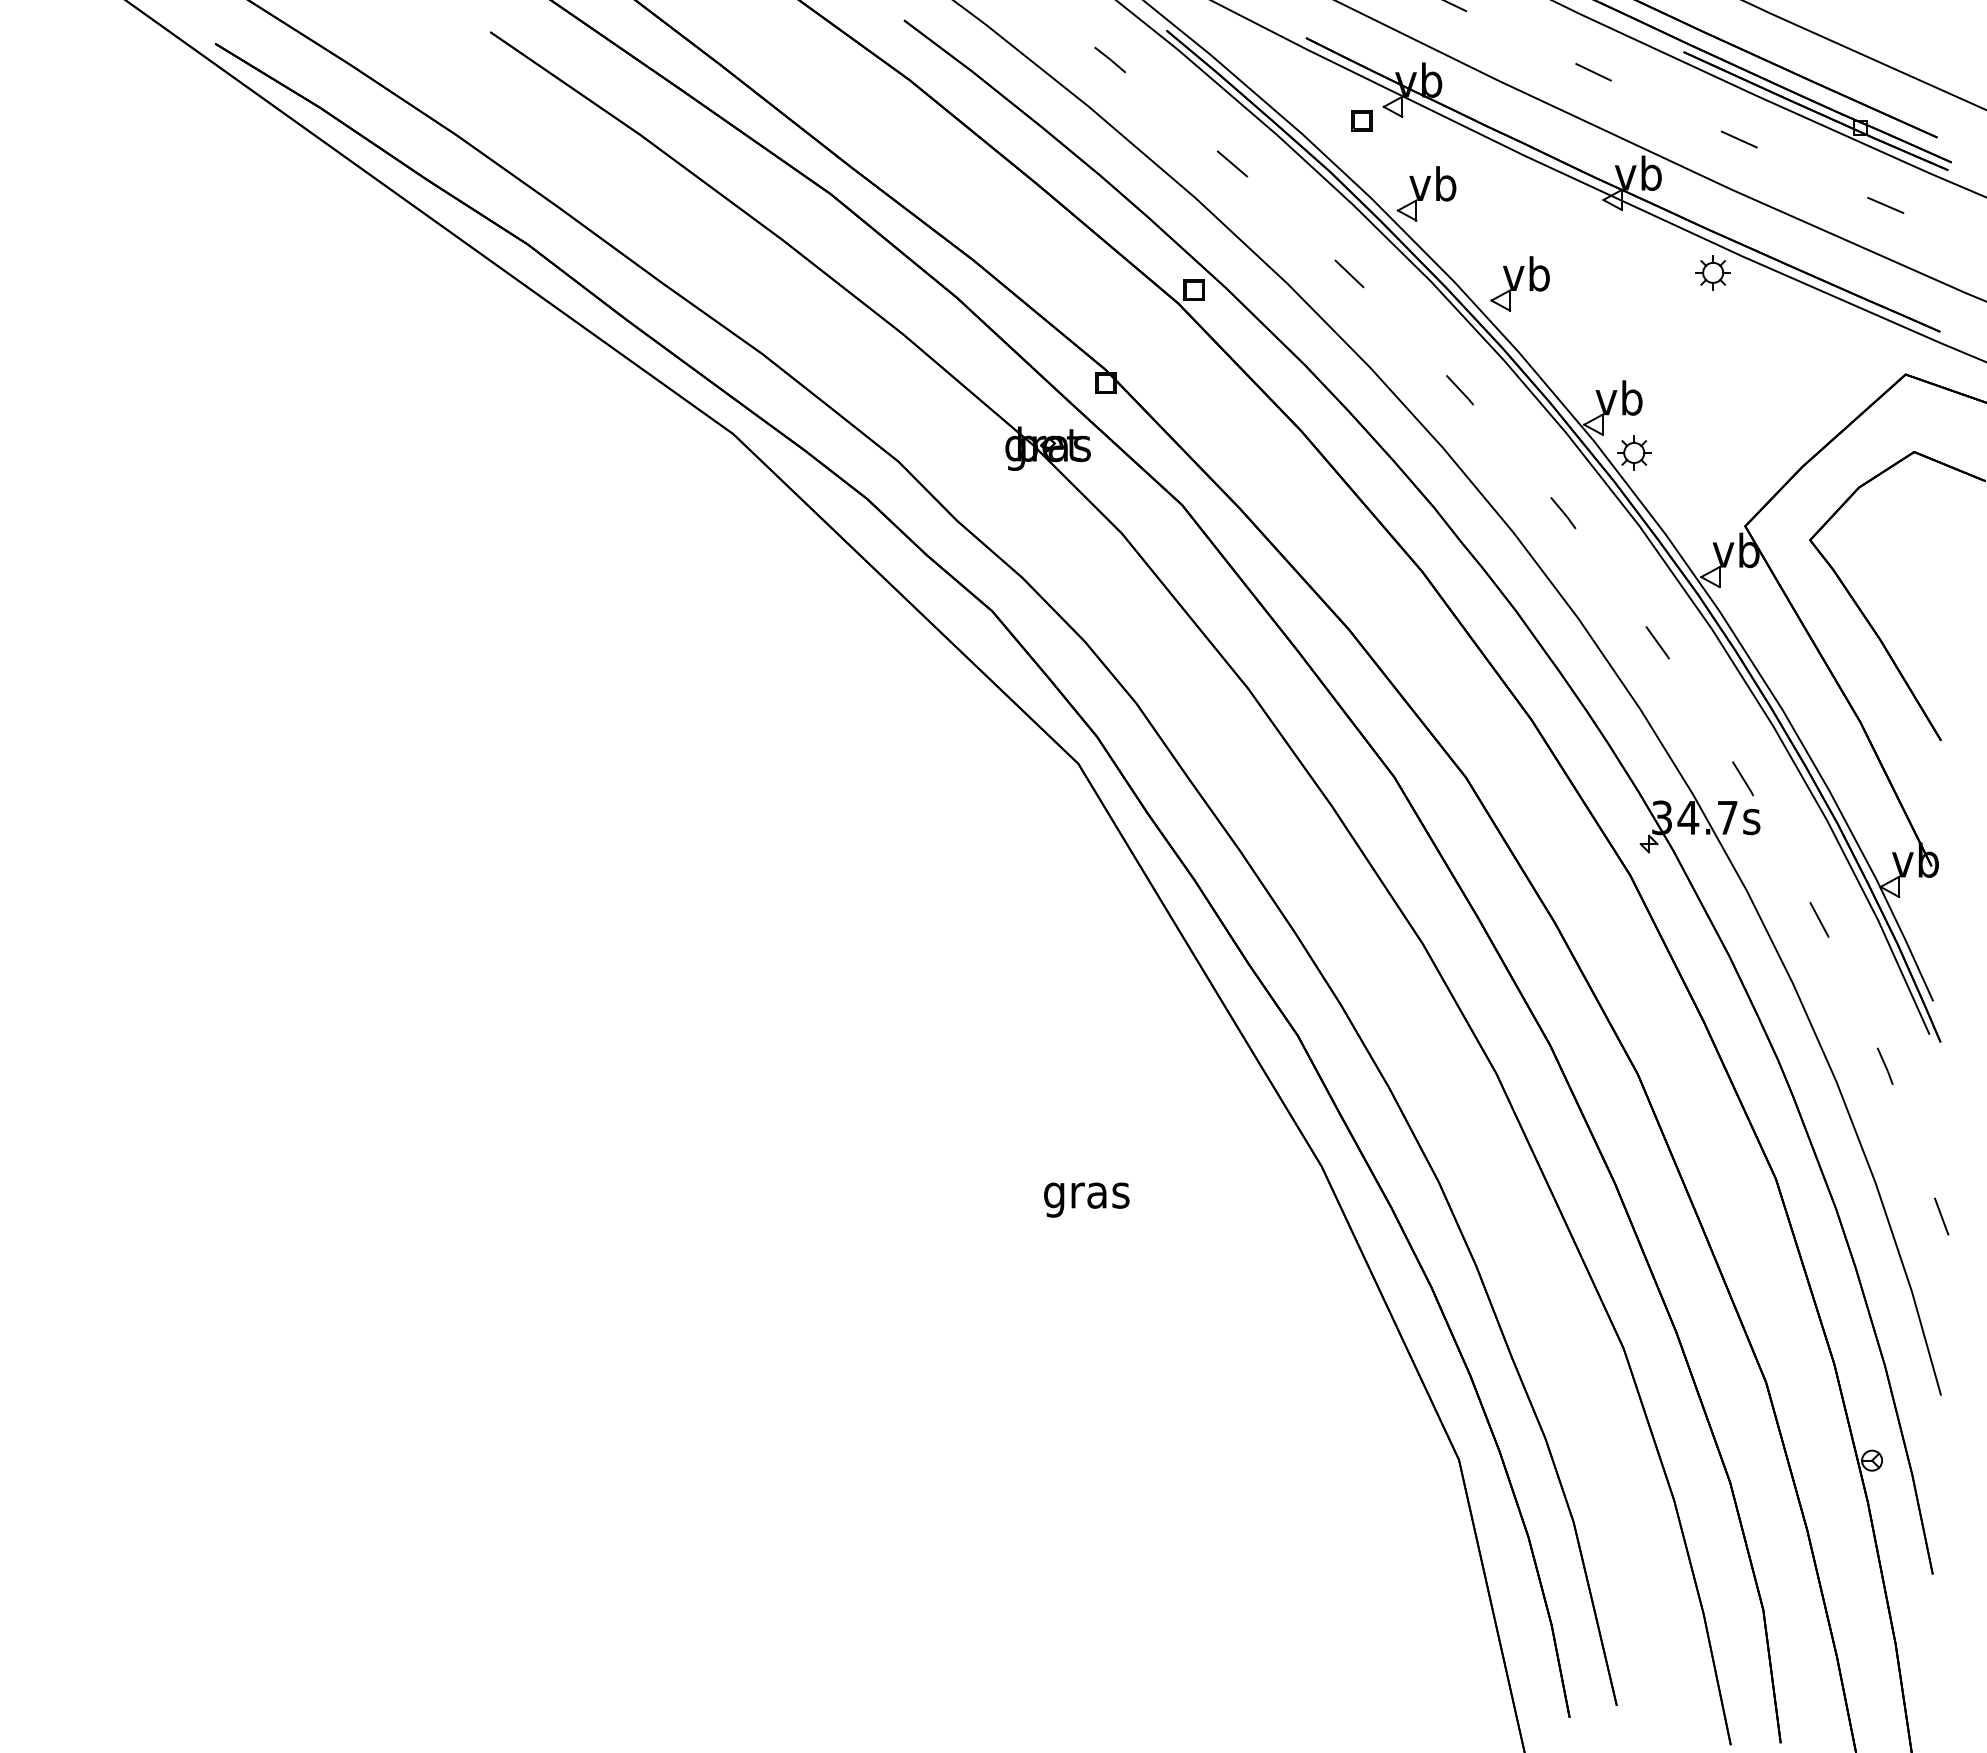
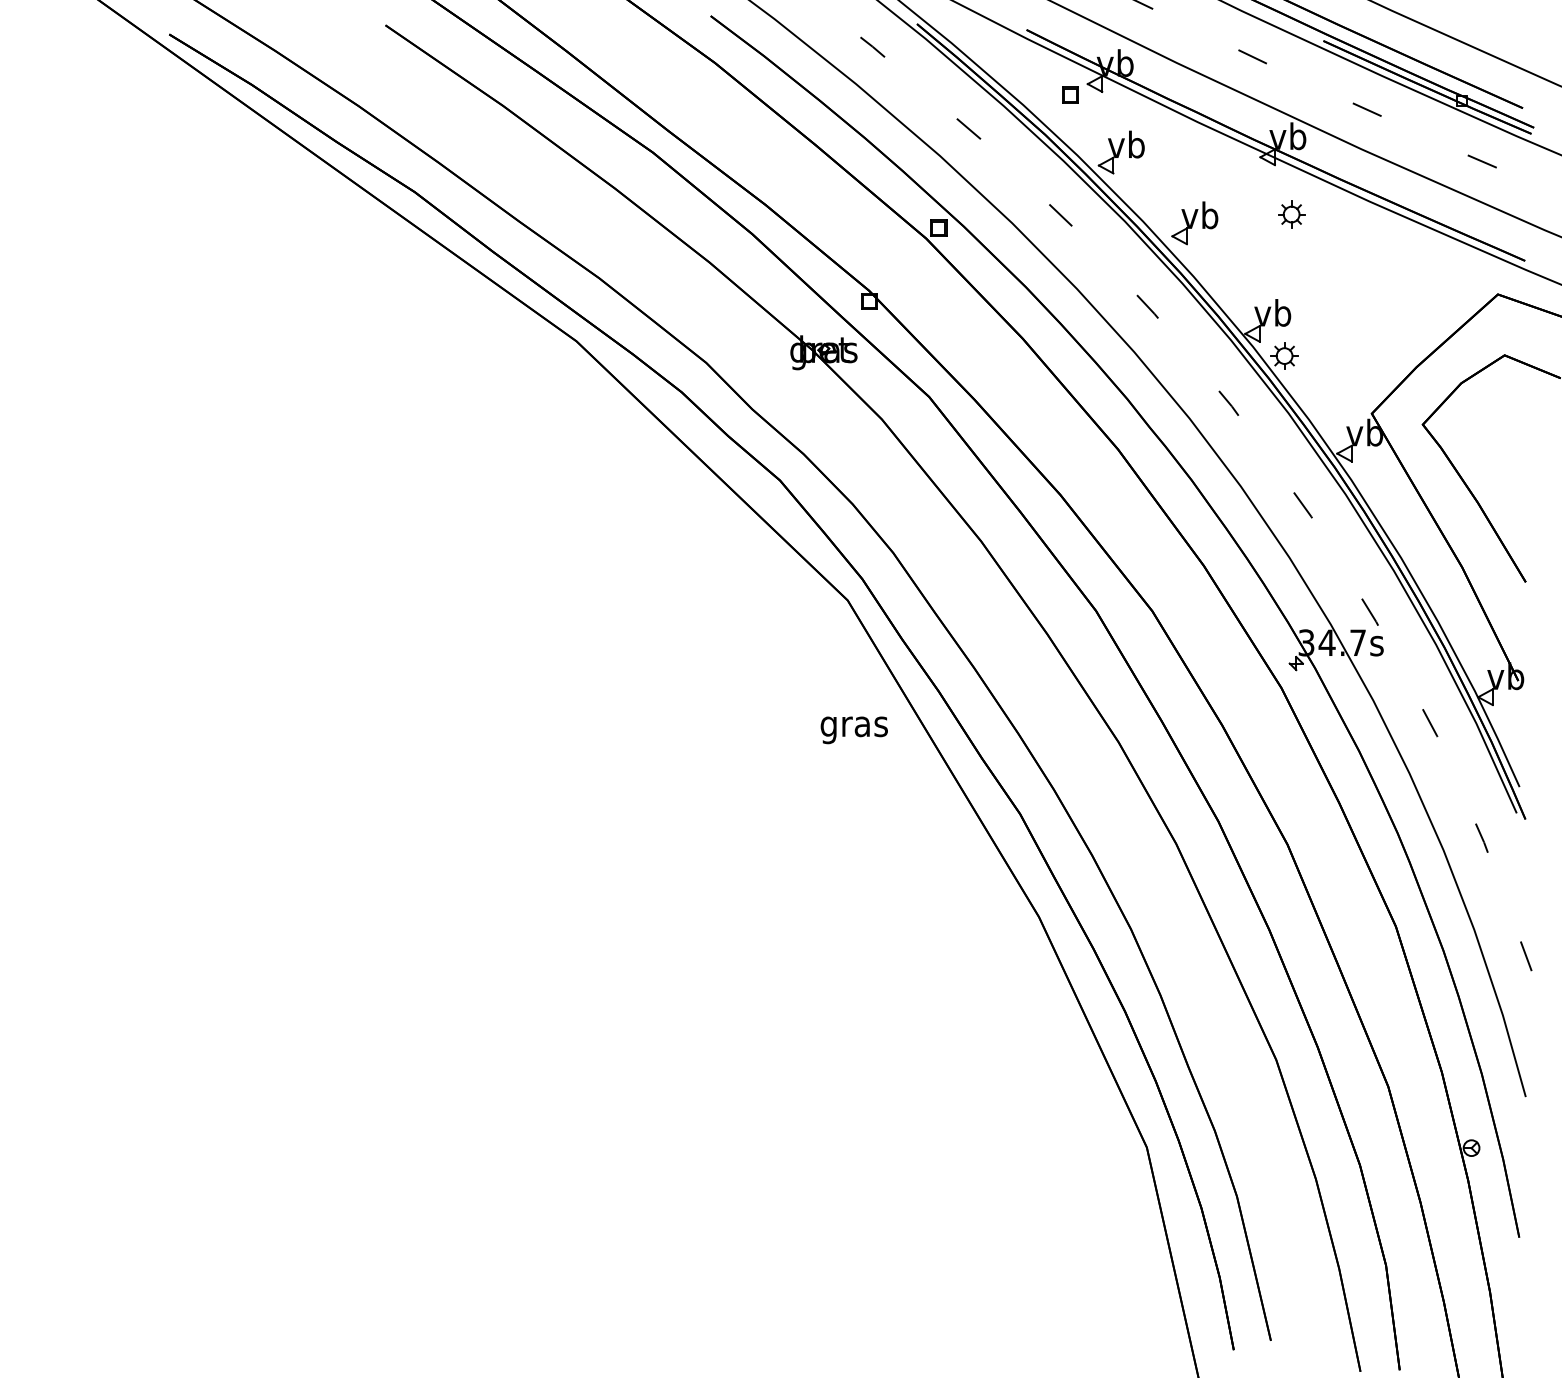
part: (1712, 272) -> (1291, 214), moved
text: (1086, 1199) -> (854, 729), moved

